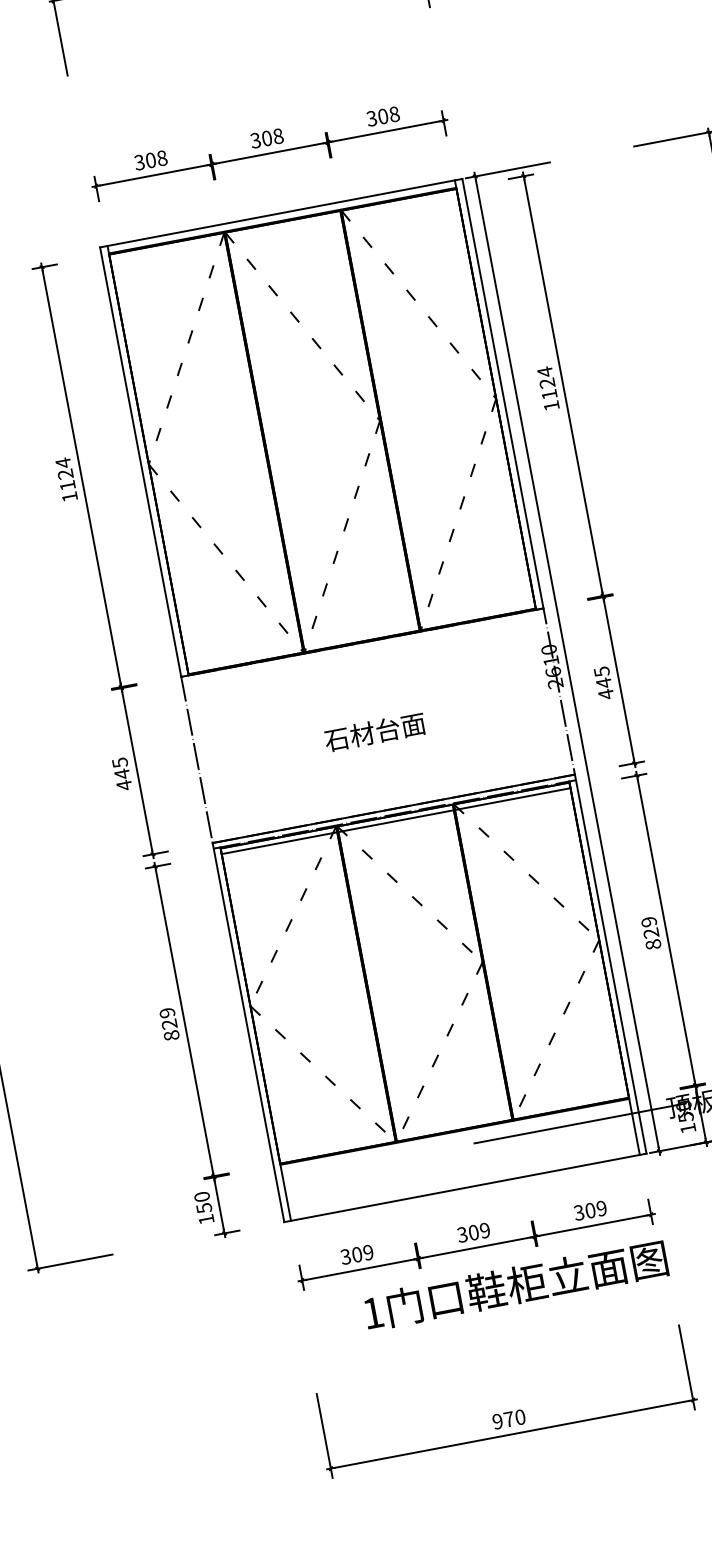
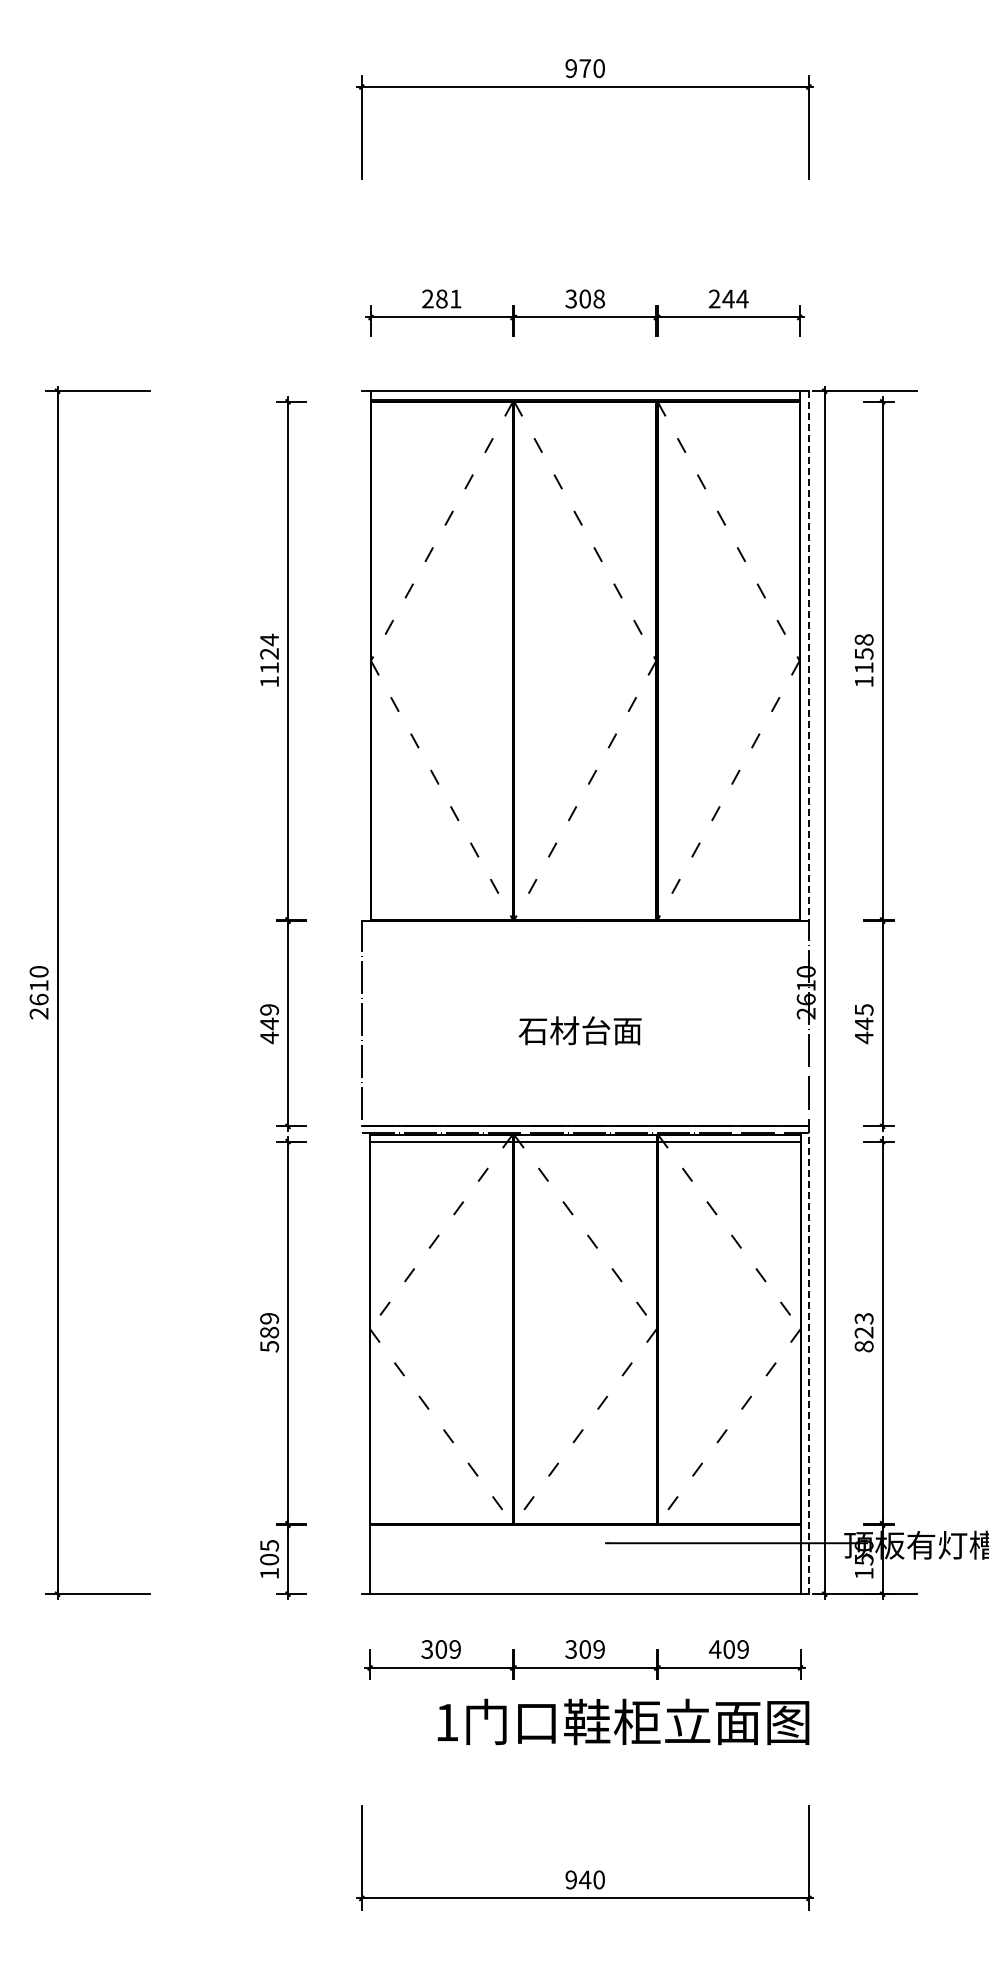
text: (383, 116) -> (728, 298), 308 -> 244
text: (150, 160) -> (441, 298), 308 -> 281
text: (545, 377) -> (863, 646), 1124 -> 1158
line: (502, 393) -> (808, 656), solid -> dashed
line: (140, 462) -> (361, 656), removed
text: (119, 762) -> (269, 1009), 445 -> 449
text: (649, 921) -> (864, 1318), 829 -> 823
line: (610, 964) -> (808, 1360), solid -> dashed
text: (170, 1029) -> (269, 1339), 829 -> 589
line: (248, 1032) -> (361, 1360), removed
text: (203, 1202) -> (269, 1552), 150 -> 105
text: (578, 1212) -> (714, 1649), 309 -> 409
text: (508, 1419) -> (584, 1879), 970 -> 940

